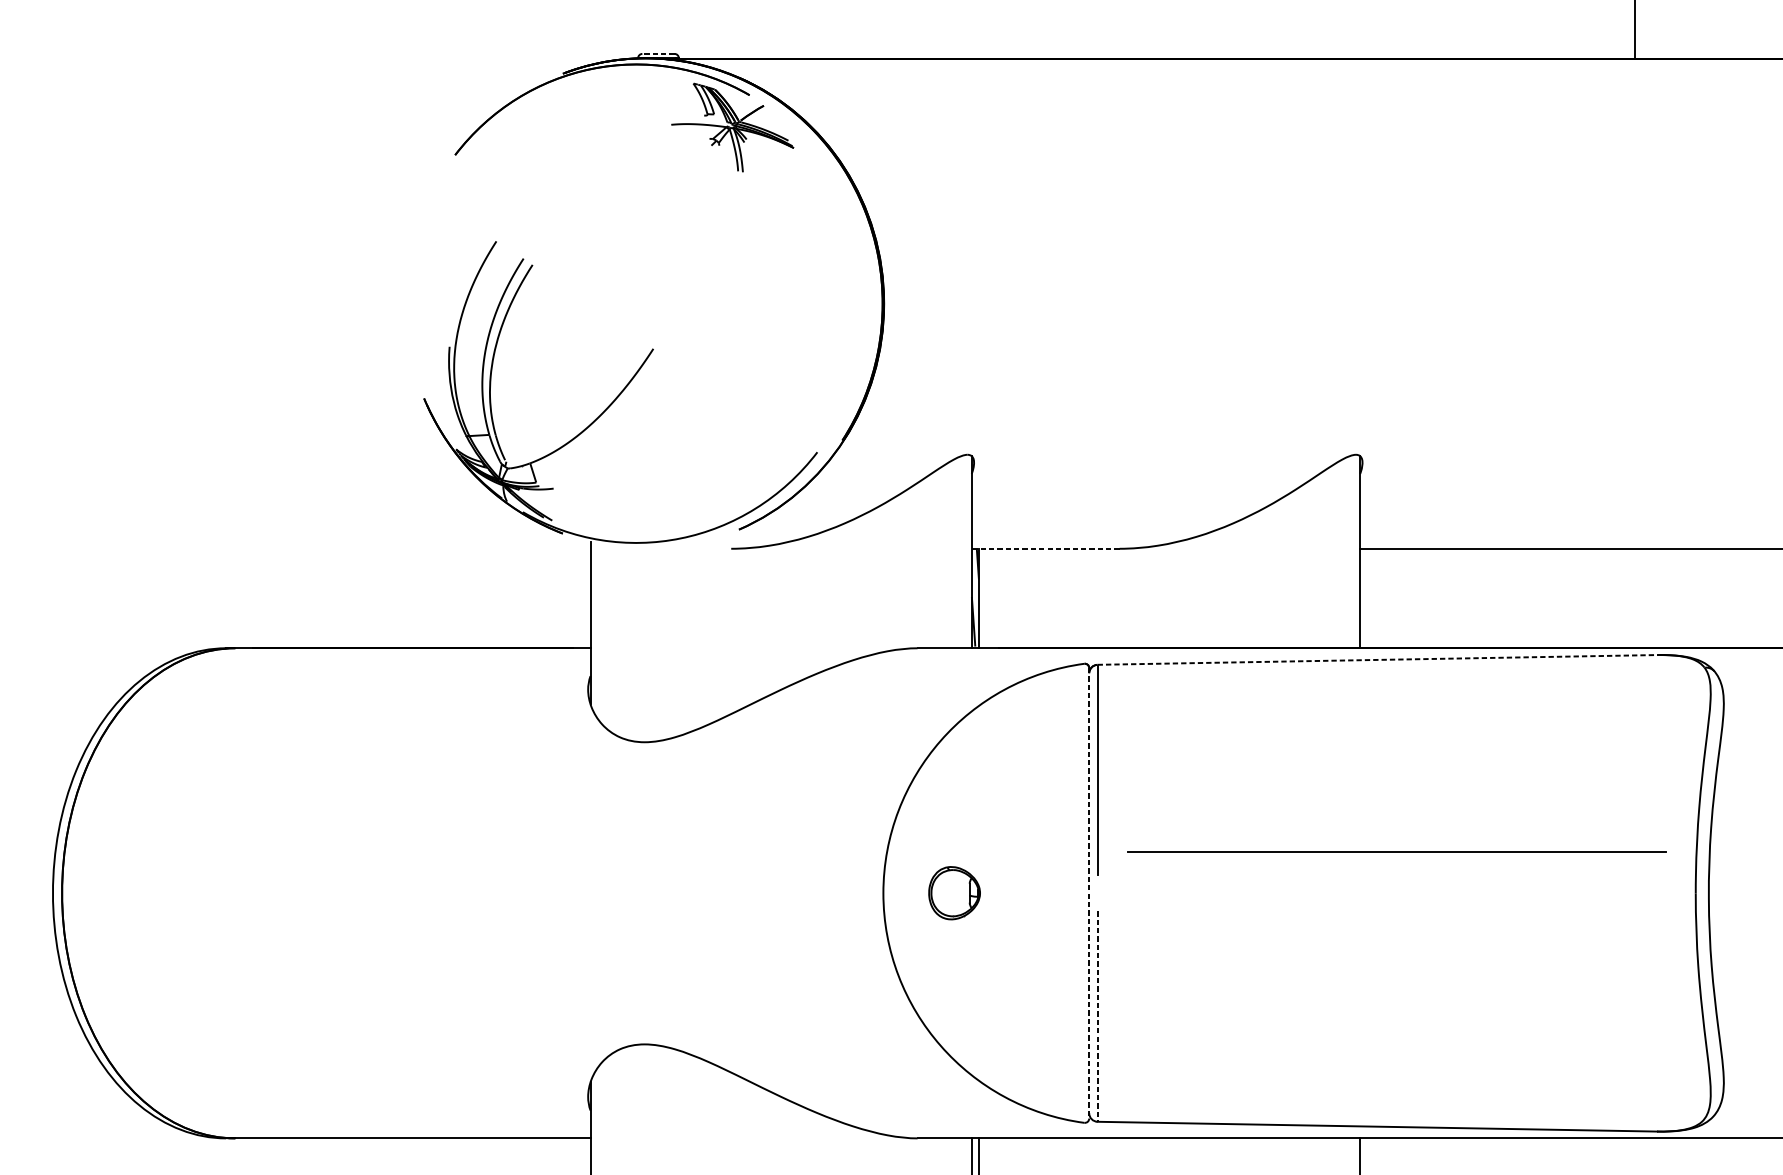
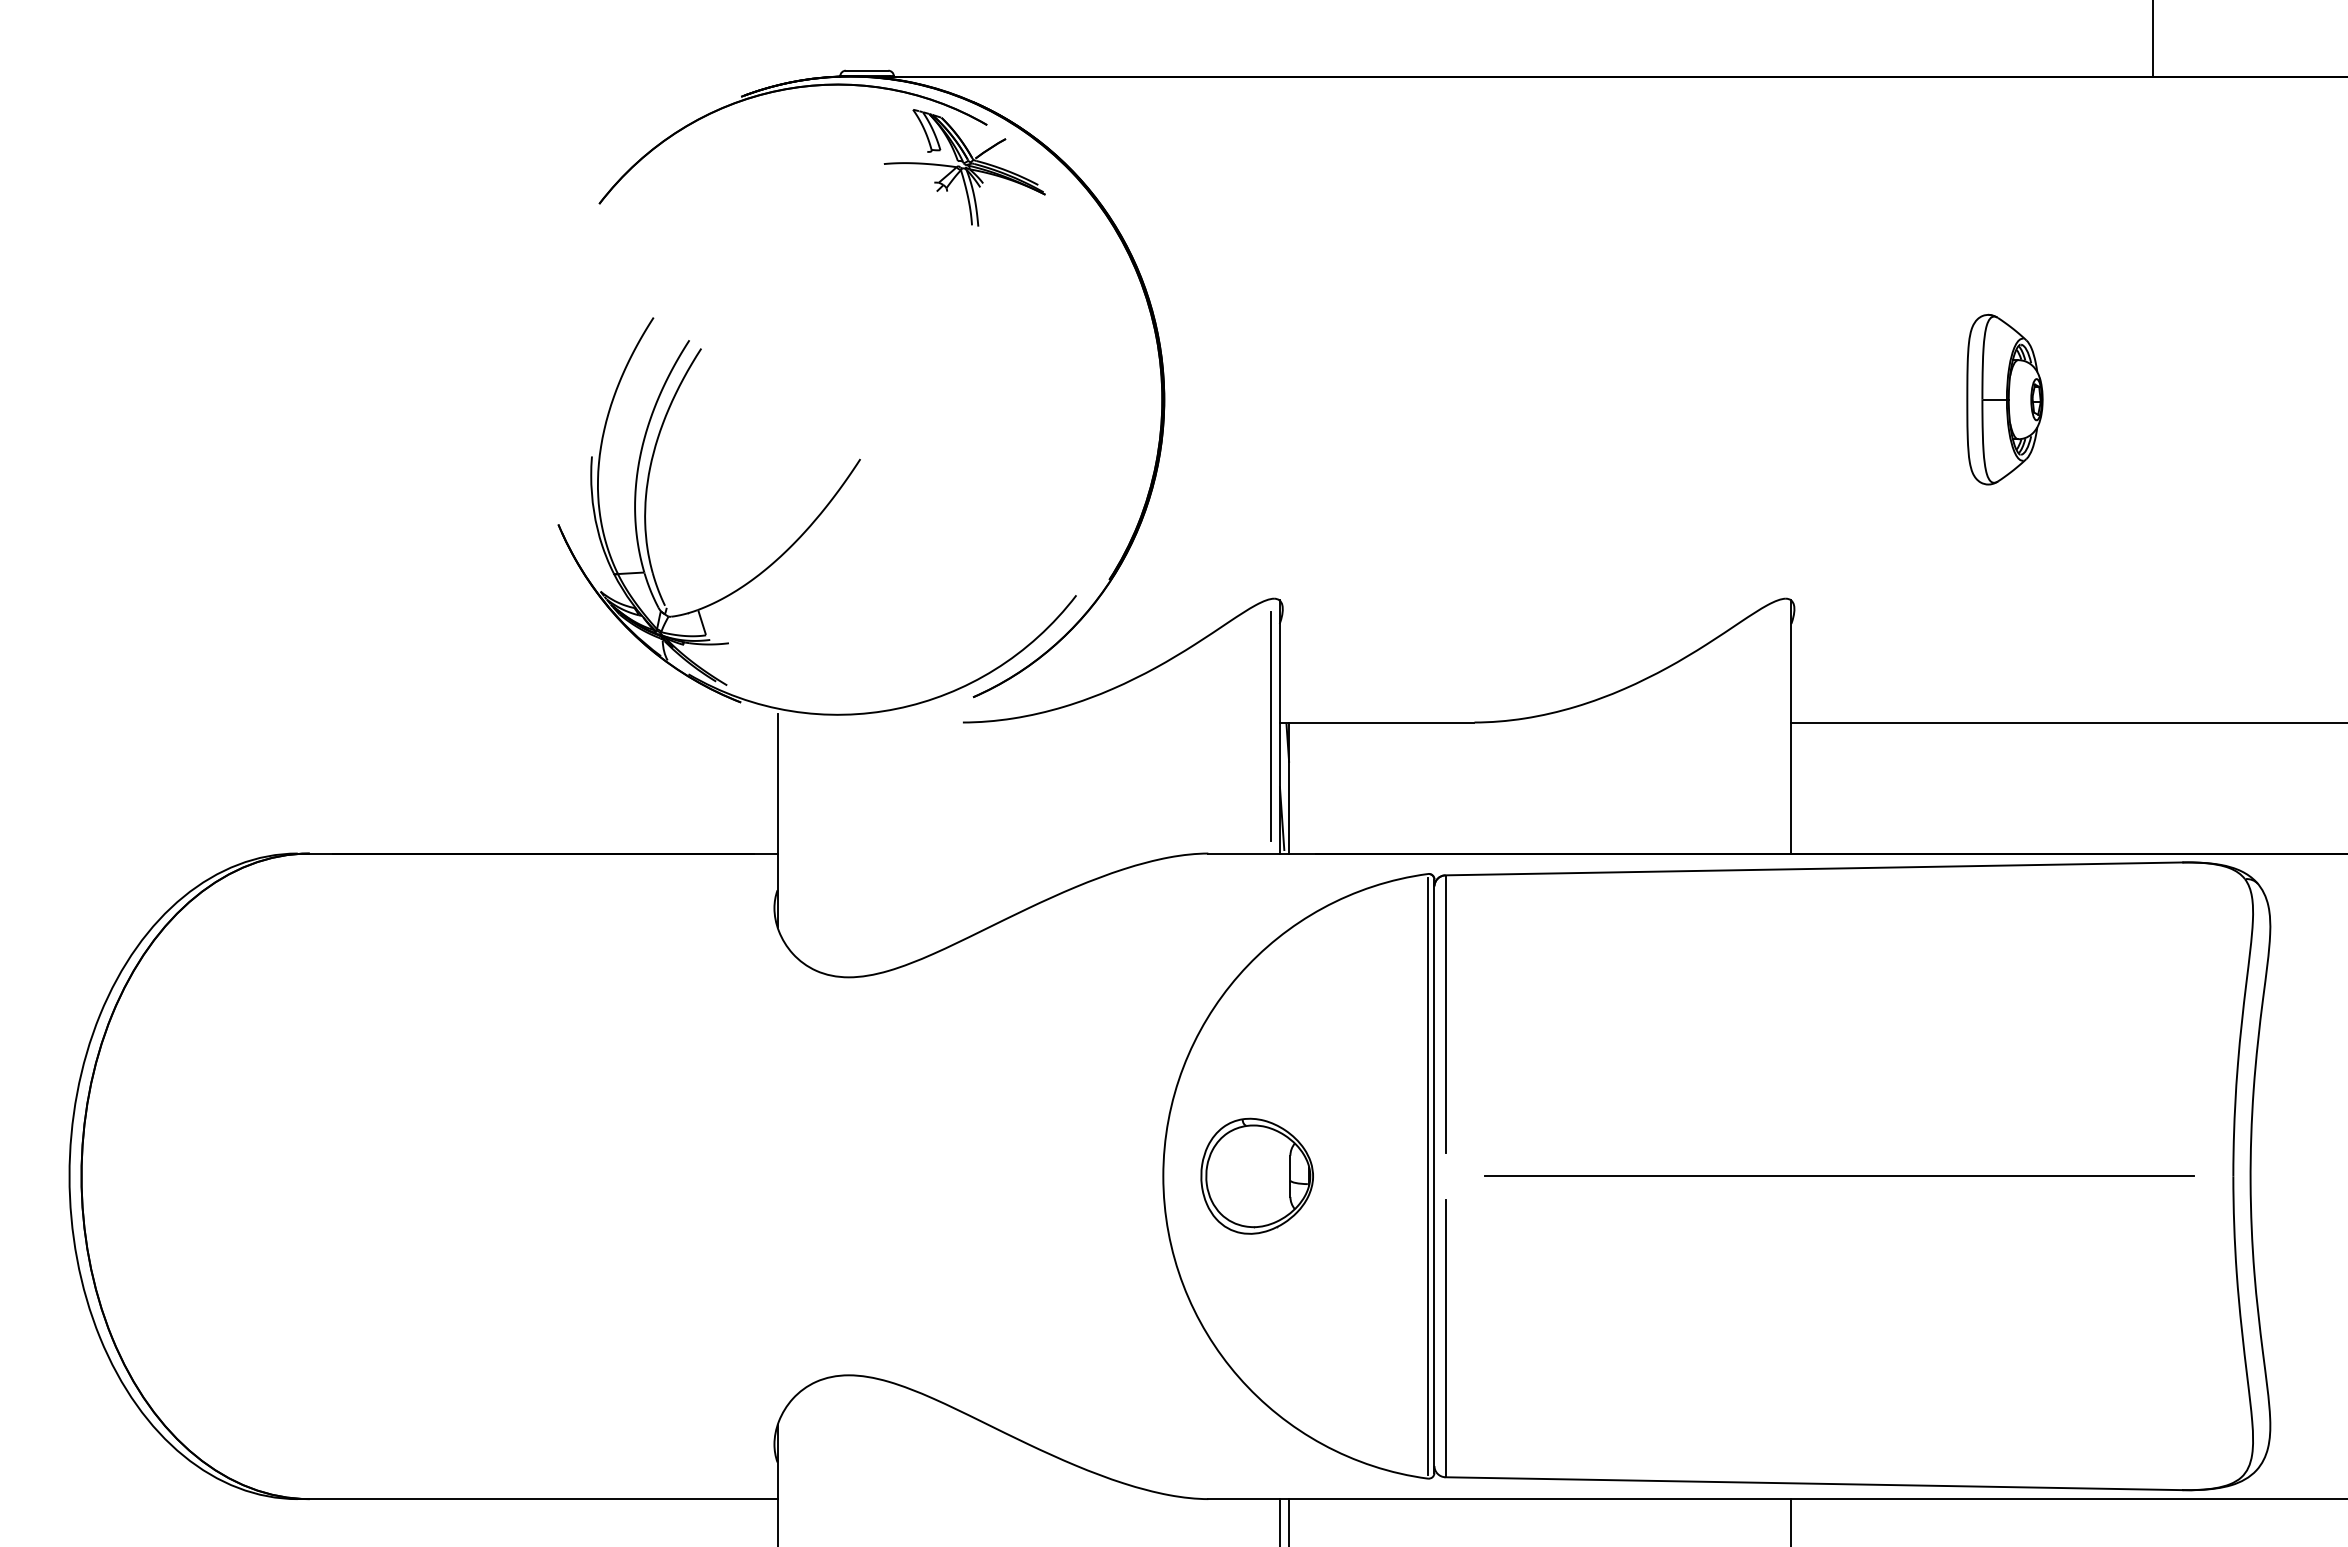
line: (658, 53) -> (866, 70), dashed -> solid
part: (1522, 303) -> (2004, 399), added
line: (1045, 548) -> (1376, 722), dashed -> solid
line: (965, 551) -> (1271, 725), added
line: (1377, 659) -> (1813, 868), dashed -> solid
line: (1396, 851) -> (1839, 1175), moved
part: (954, 892) -> (1256, 1175), size x1.67
line: (1084, 892) -> (1428, 1175), added
line: (1089, 893) -> (1434, 1176), dashed -> solid
line: (1097, 1016) -> (1445, 1338), dashed -> solid

